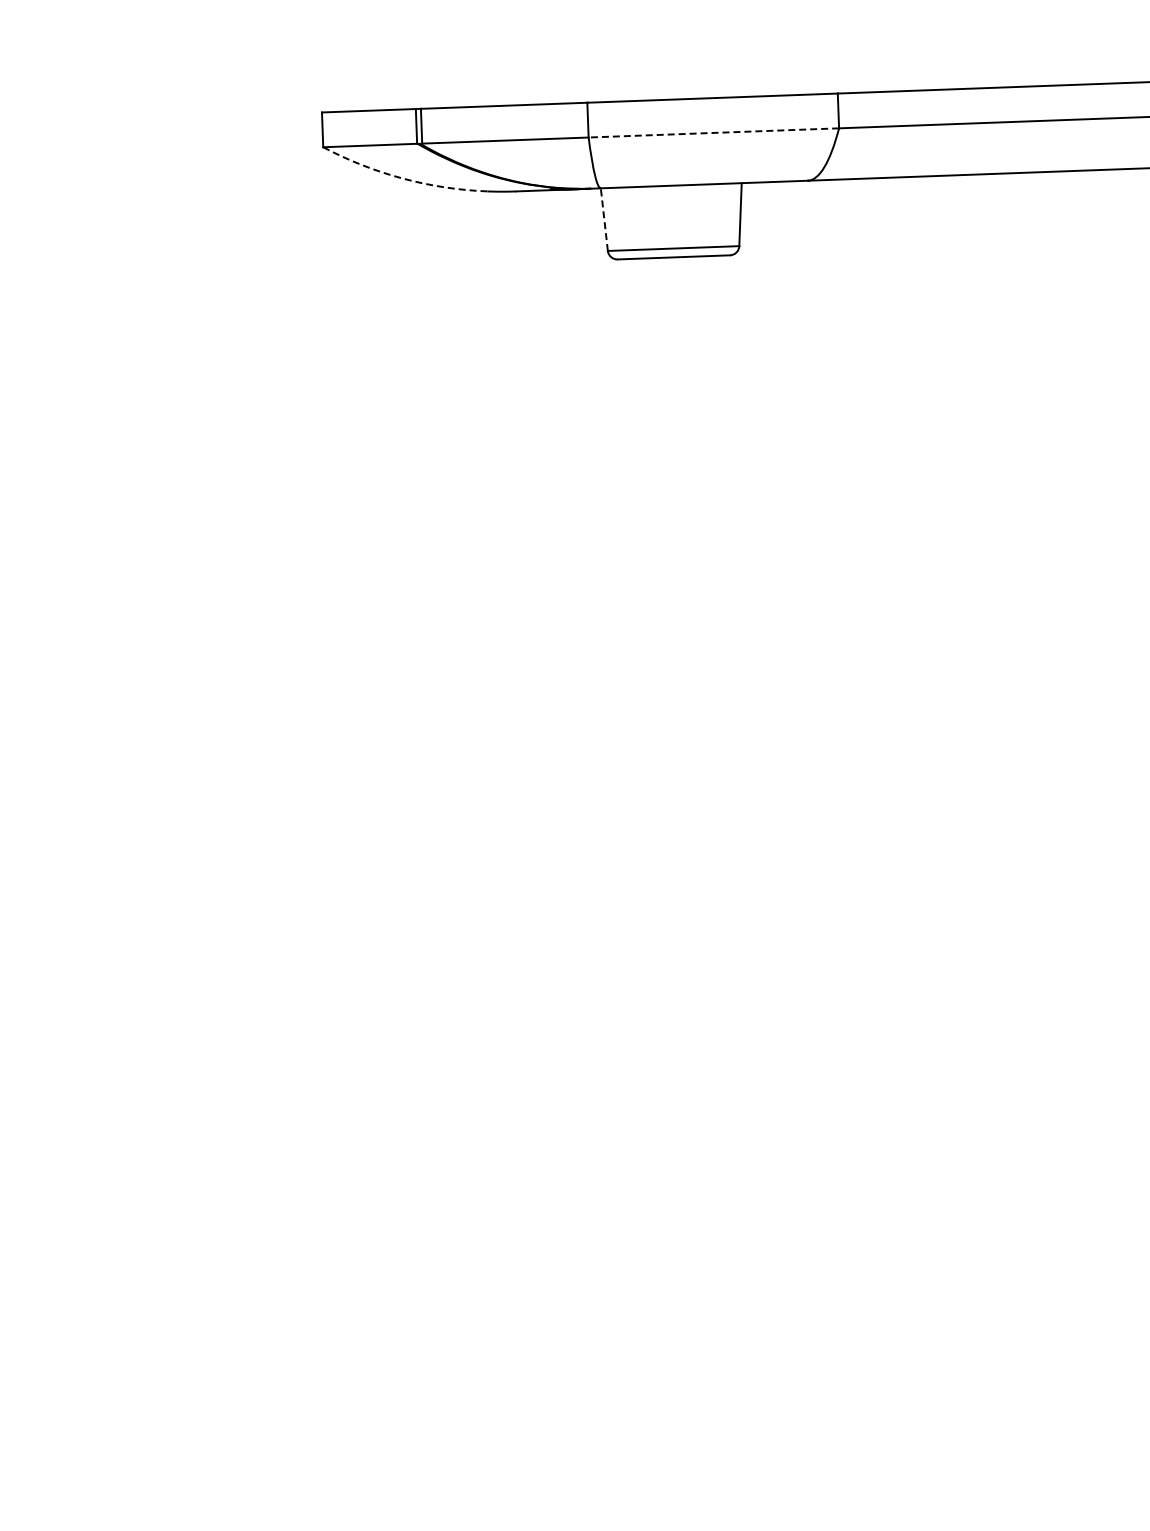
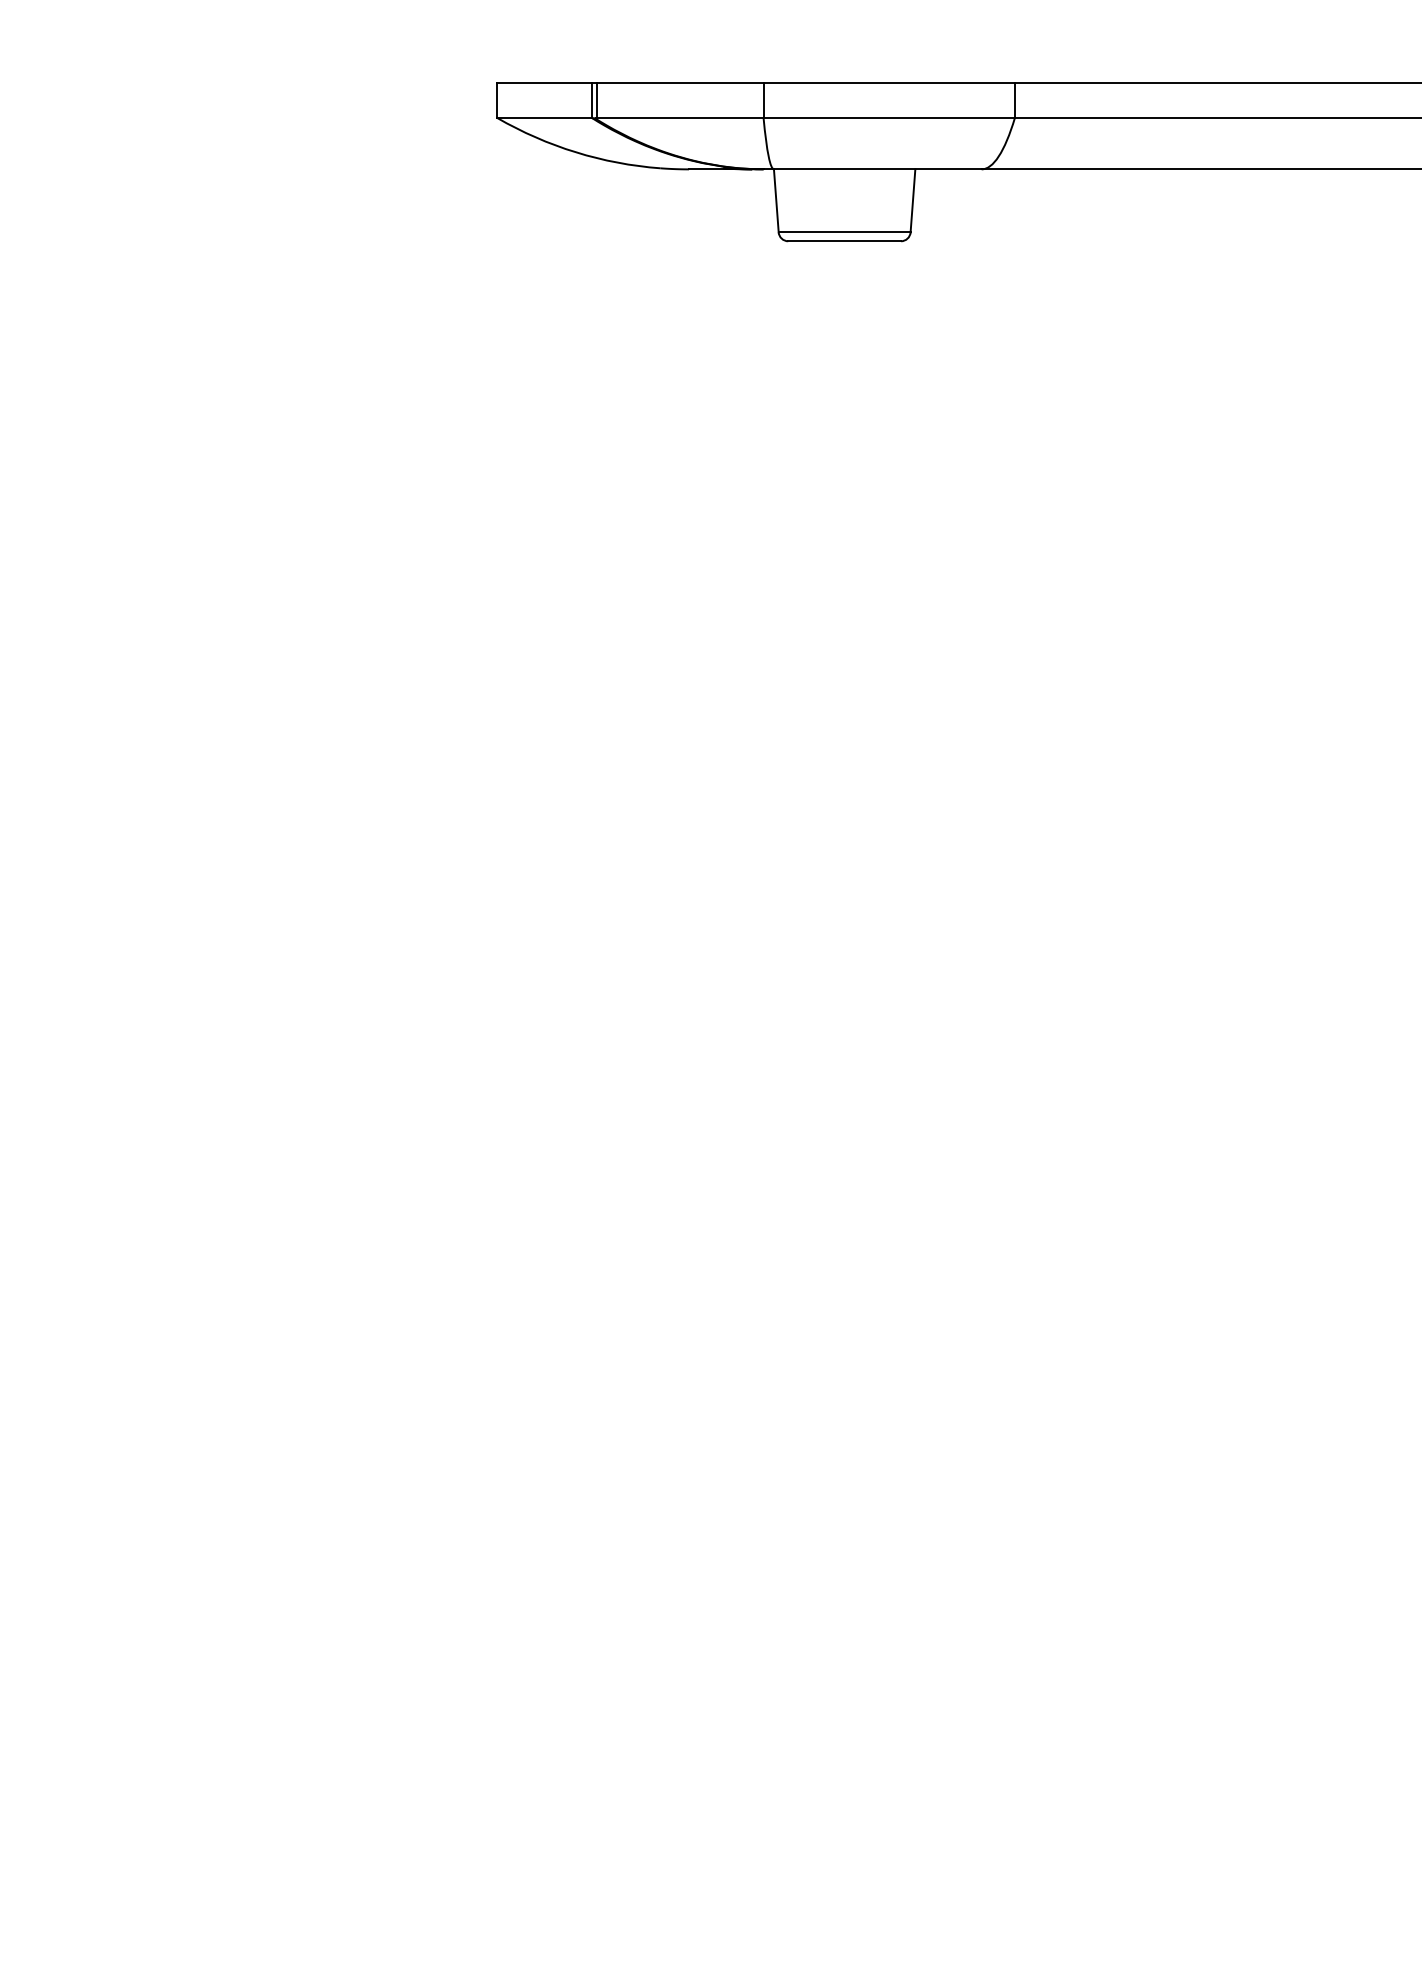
line: (714, 133) -> (889, 118), dashed -> solid
arc: (402, 178) -> (575, 152), dashed -> solid
line: (604, 219) -> (776, 200), dashed -> solid

